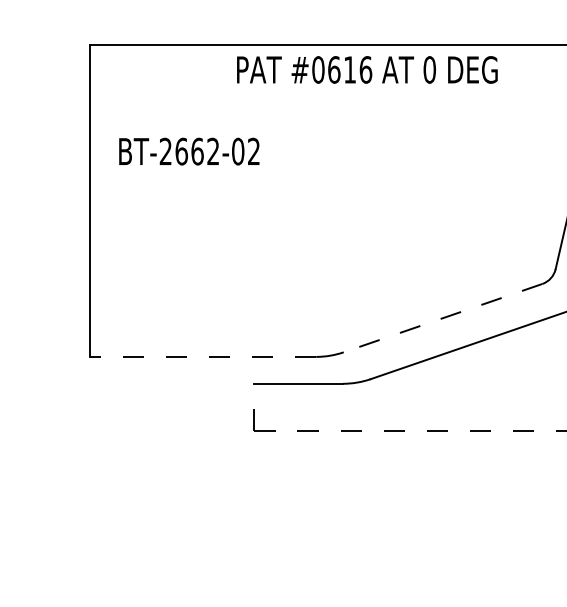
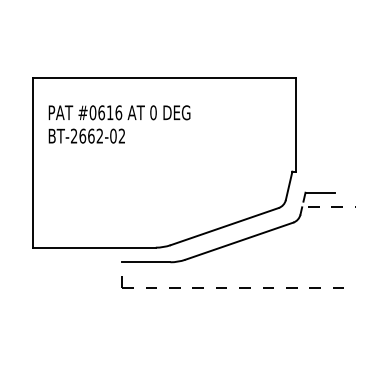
text: (367, 69) -> (119, 112), moved
line: (442, 317) -> (224, 226), dashed -> solid
line: (201, 356) -> (93, 247), dashed -> solid

